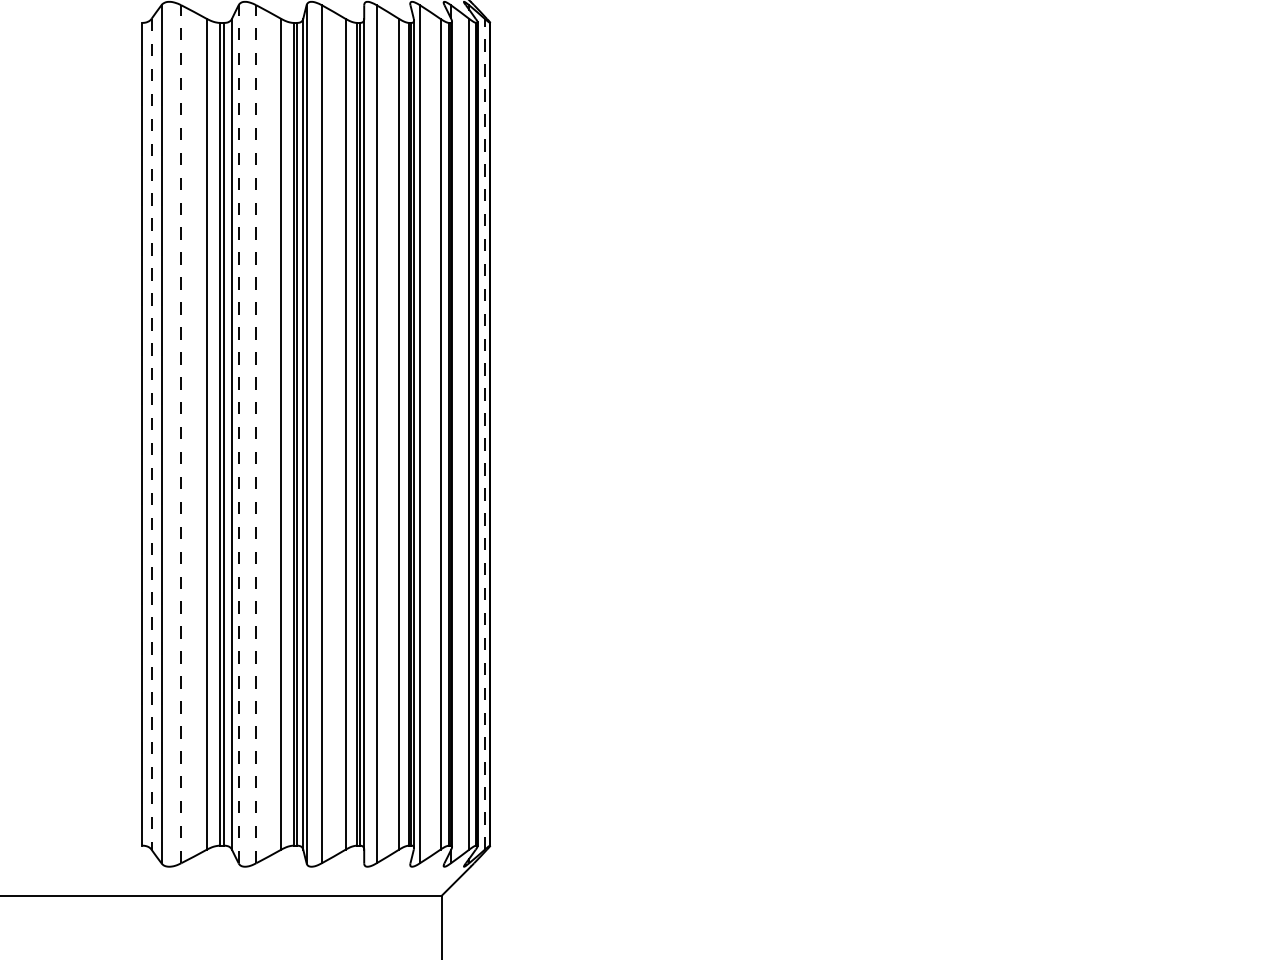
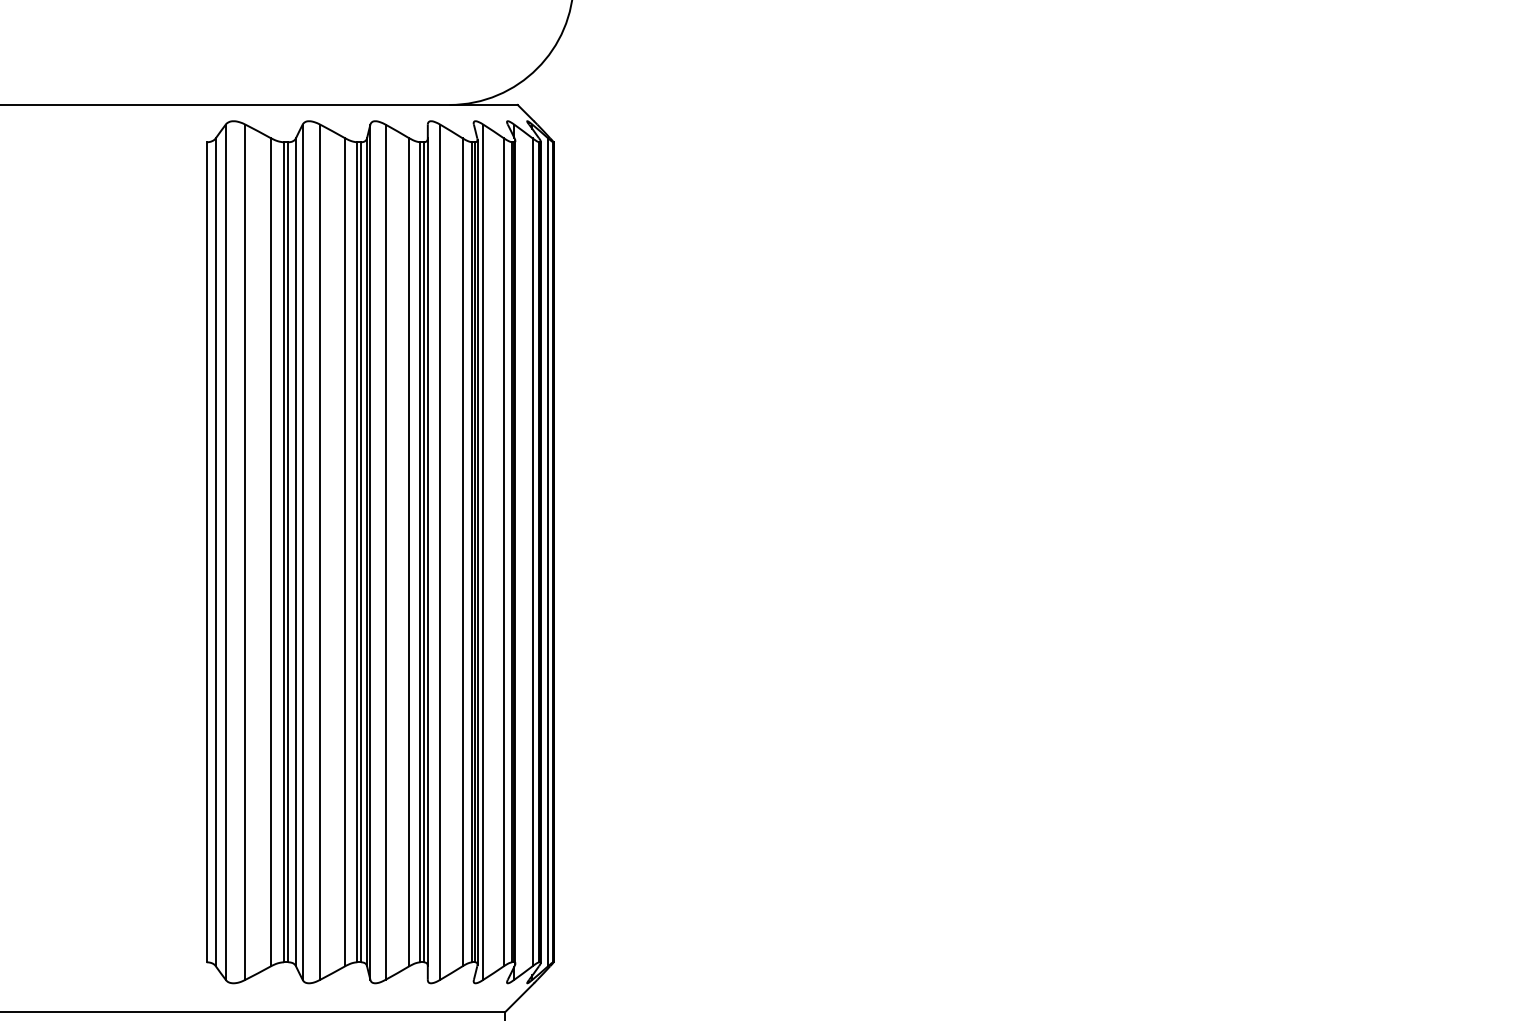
line: (485, 433) -> (548, 551), dashed -> solid
line: (151, 434) -> (215, 552), dashed -> solid
line: (181, 434) -> (245, 552), dashed -> solid
line: (238, 434) -> (302, 552), dashed -> solid
line: (256, 434) -> (320, 552), dashed -> solid

